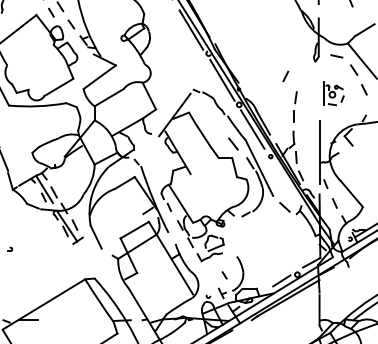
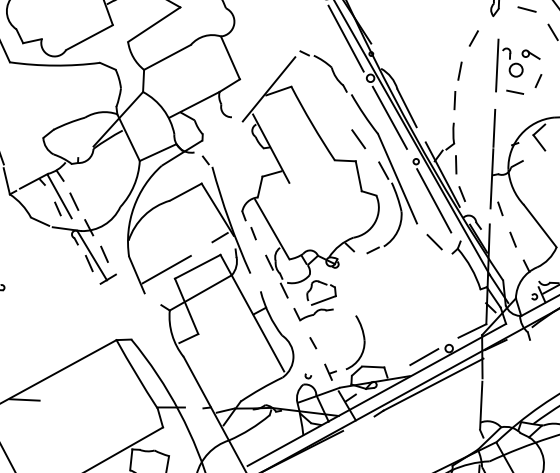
line: (285, 76) -> (473, 38), moved
part: (333, 93) -> (519, 67), size x1.43
line: (283, 180) -> (434, 199), added
line: (115, 232) -> (167, 268), added
line: (224, 275) -> (313, 343), moved

